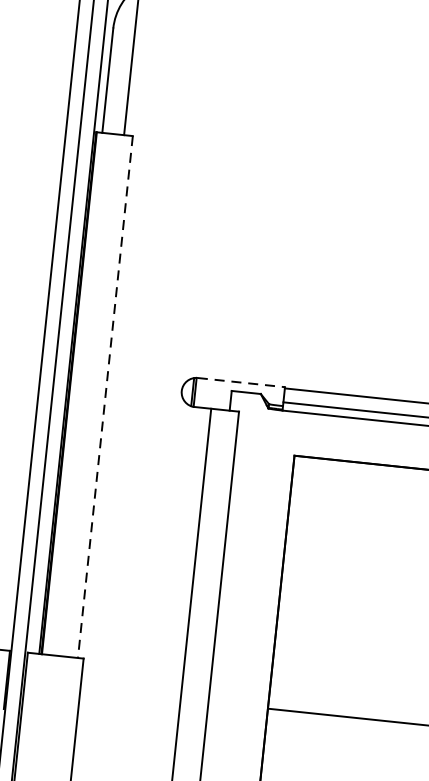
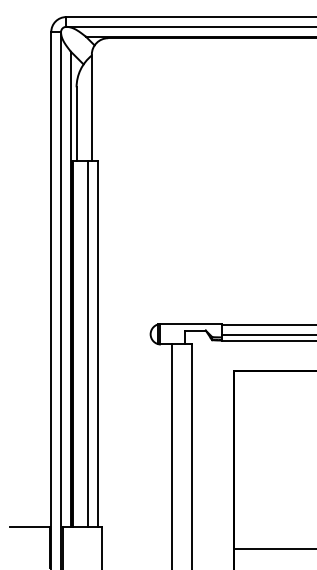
line: (241, 383) -> (191, 324), dashed -> solid
line: (91, 394) -> (88, 343), added
line: (106, 397) -> (98, 344), dashed -> solid

